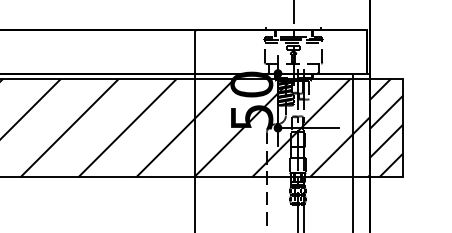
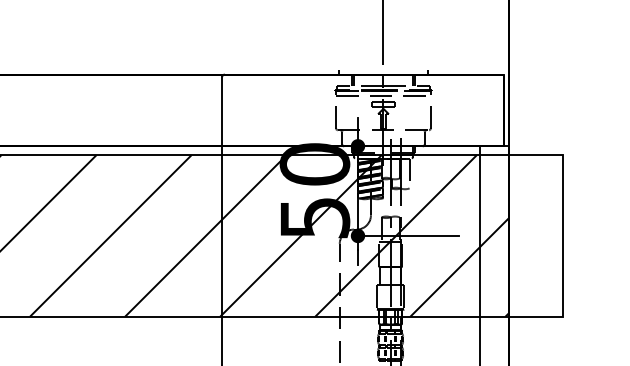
hatch: (385, 128) -> (534, 236), removed

